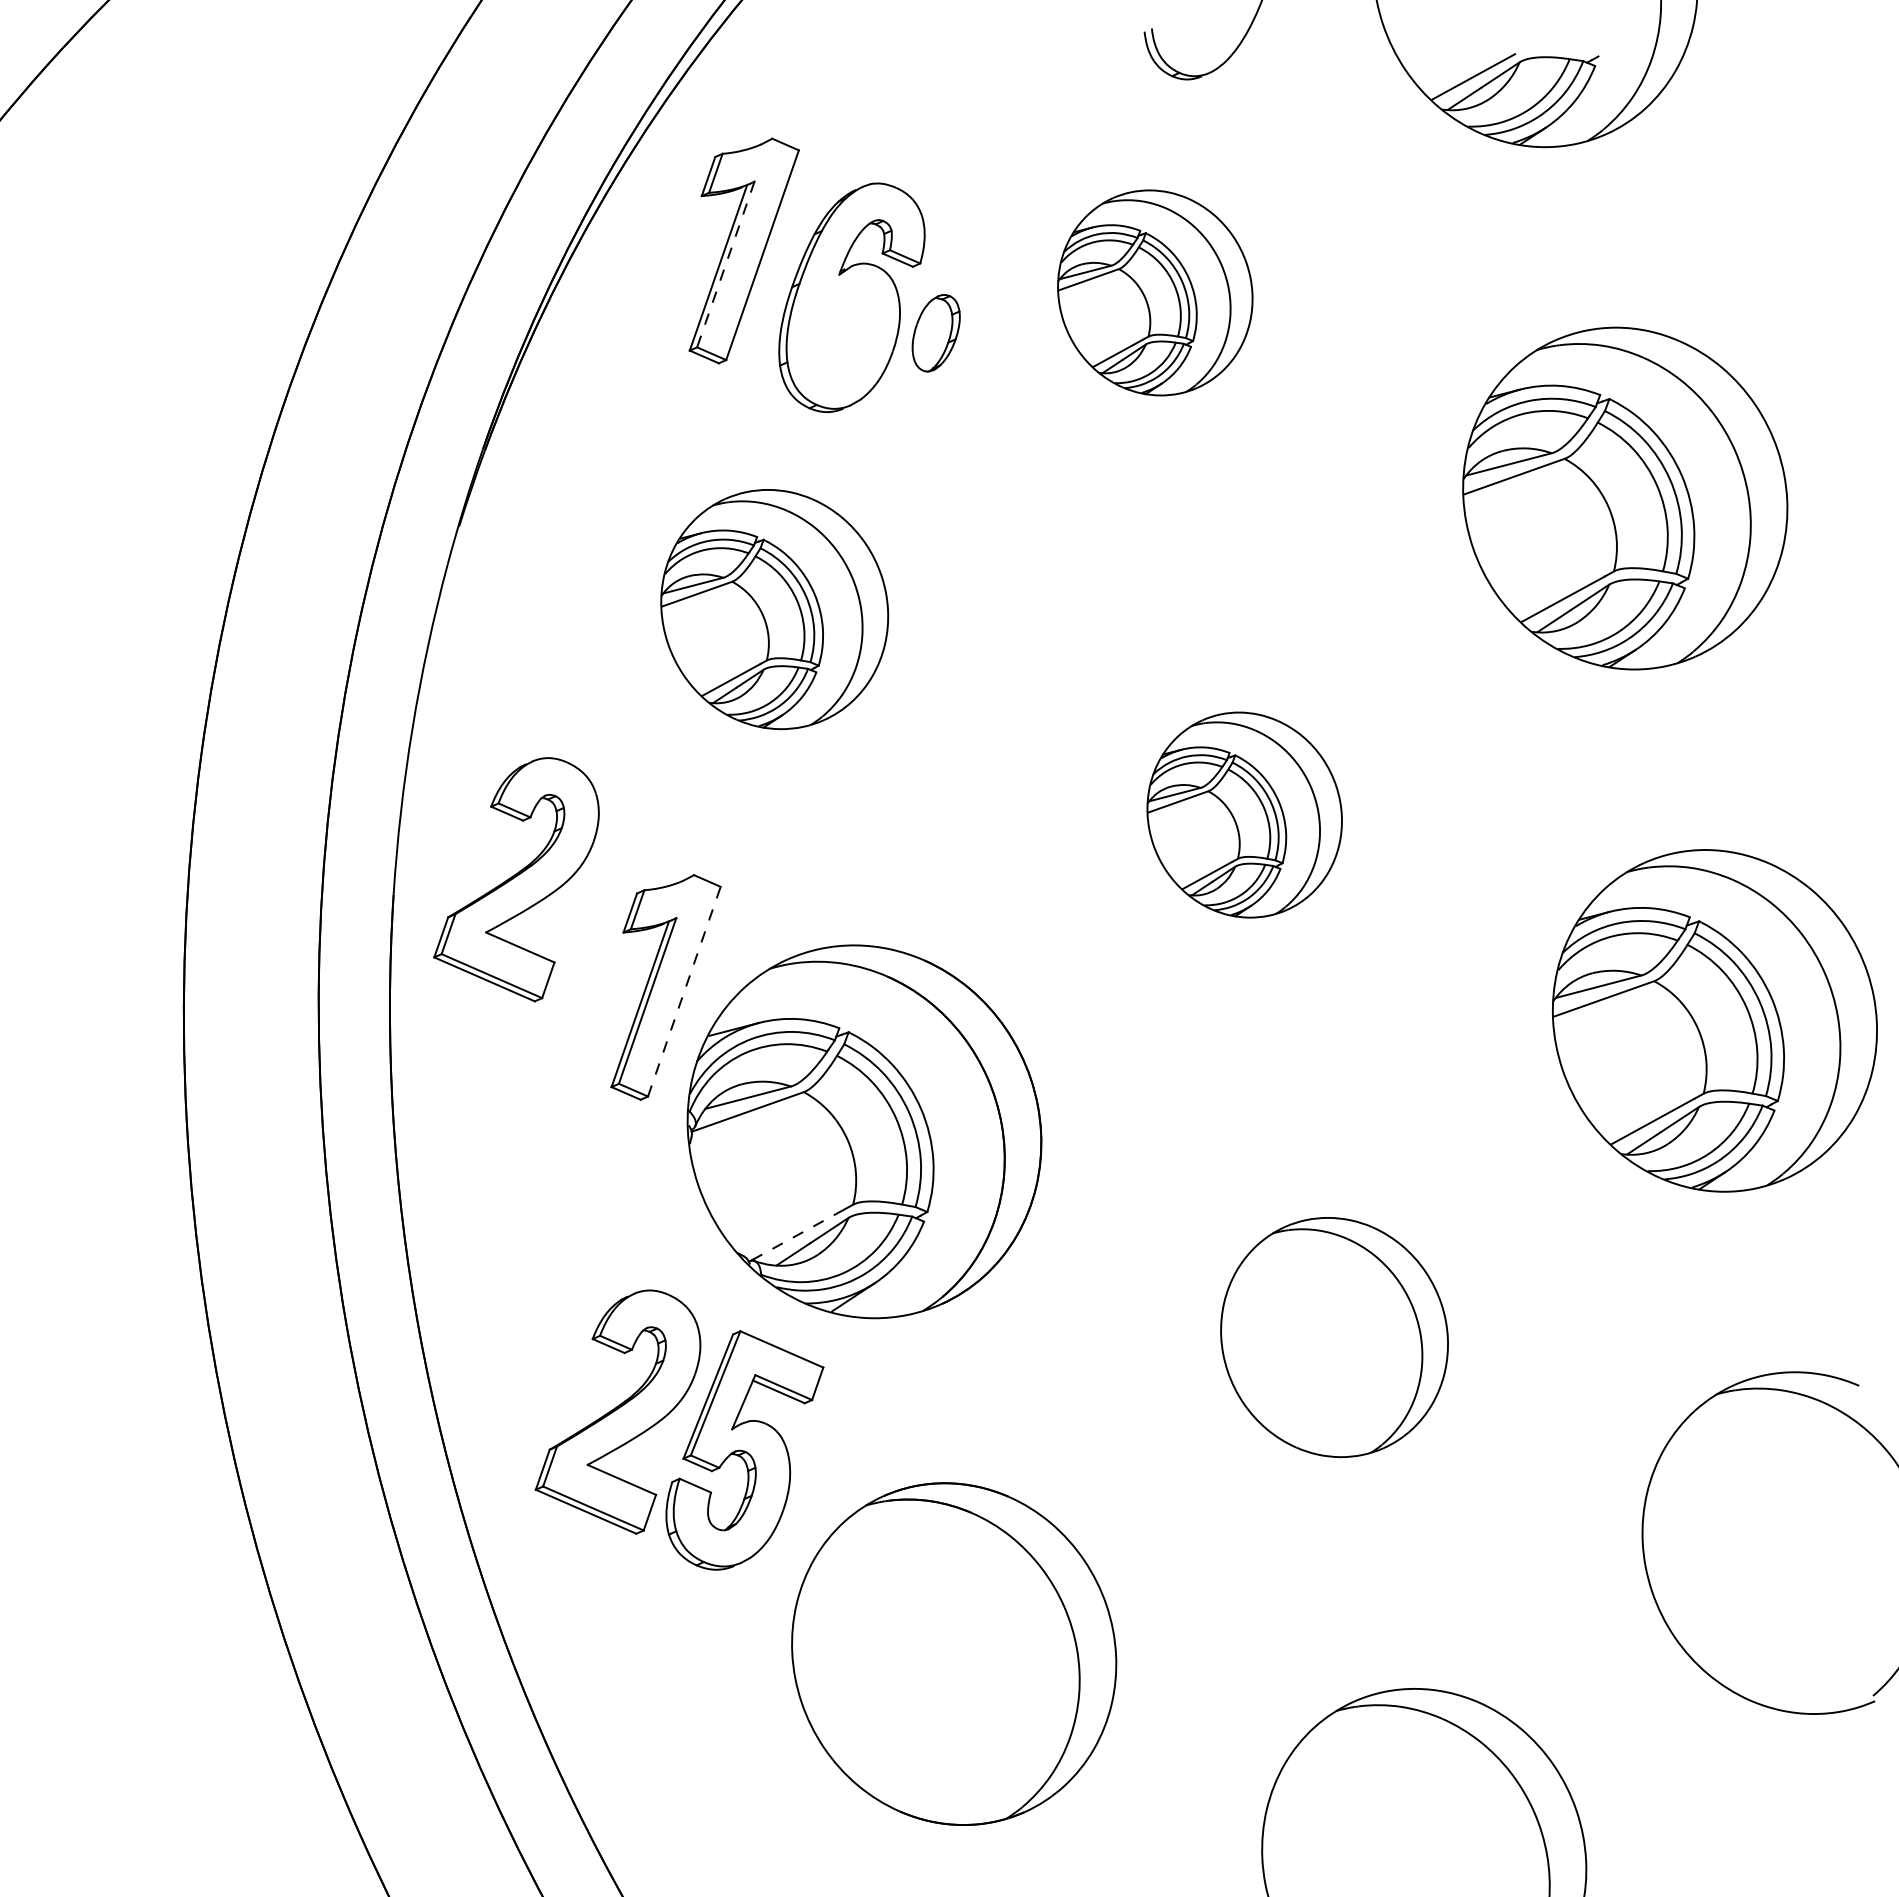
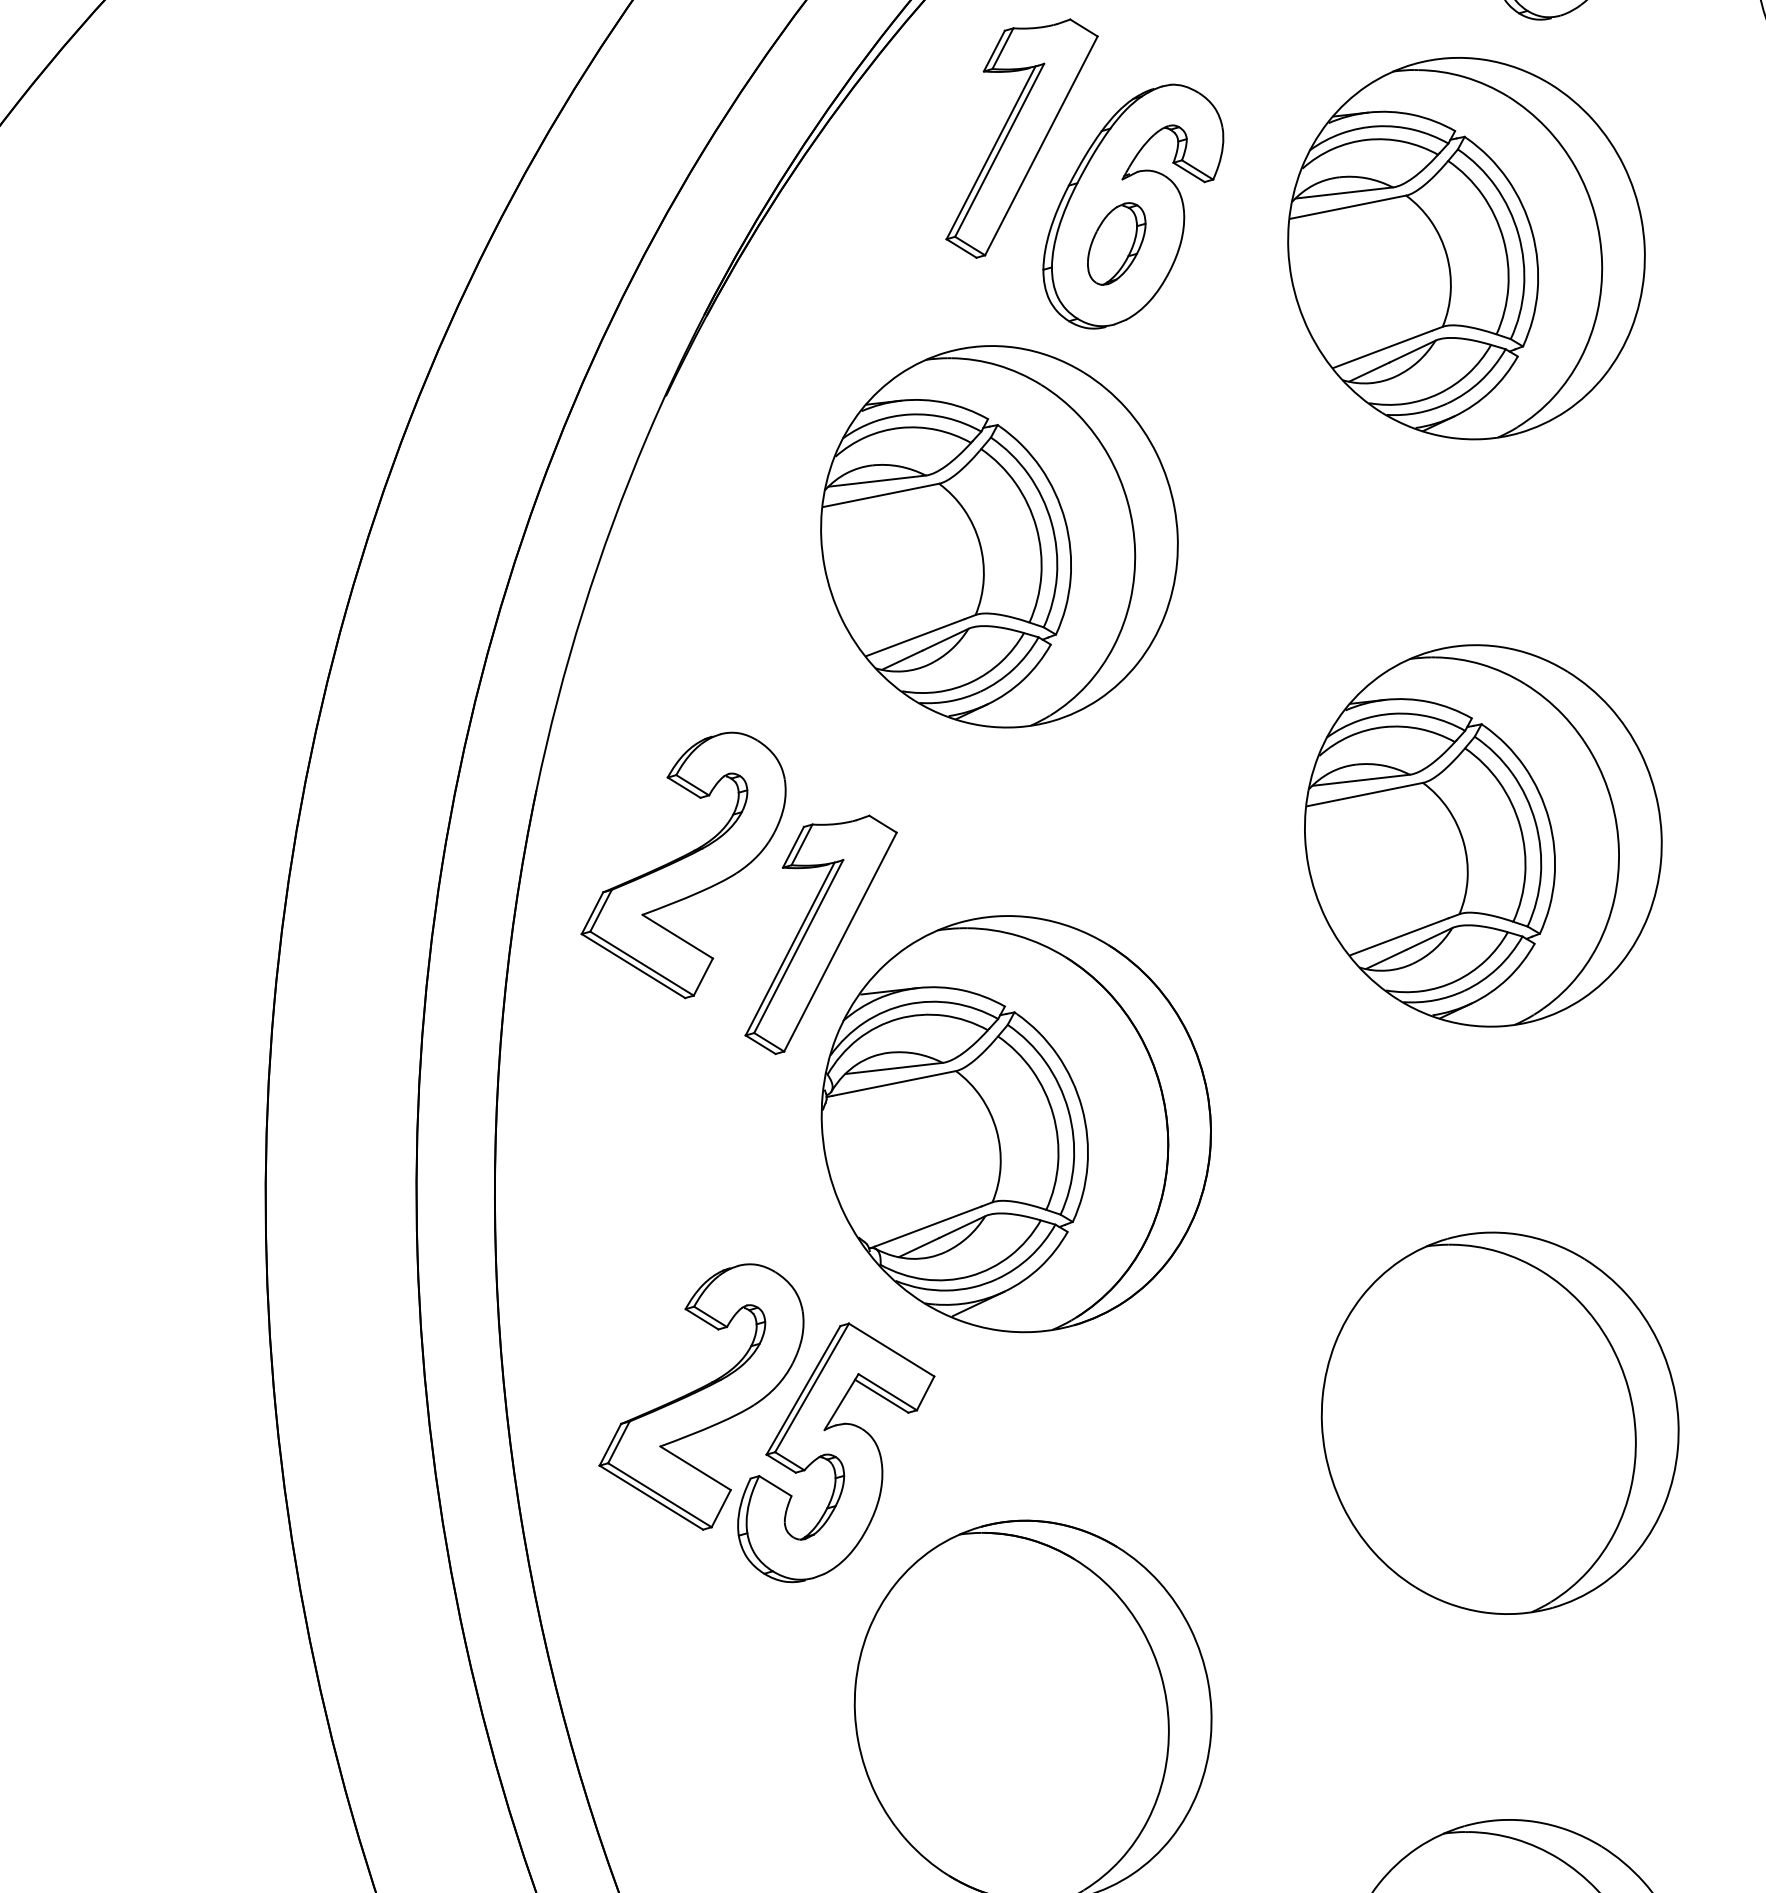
line: (725, 264) -> (999, 150), dashed -> solid
part: (1155, 292) -> (1466, 248), size x1.67
part: (935, 333) -> (1115, 244), moved
part: (774, 609) -> (999, 536), size x1.43
part: (1244, 814) -> (1483, 835), size x1.67
part: (516, 879) -> (684, 861), moved
line: (684, 991) -> (840, 941), dashed -> solid
line: (798, 1234) -> (927, 1226), dashed -> solid
part: (1334, 1337) -> (1500, 1423), size x1.43

